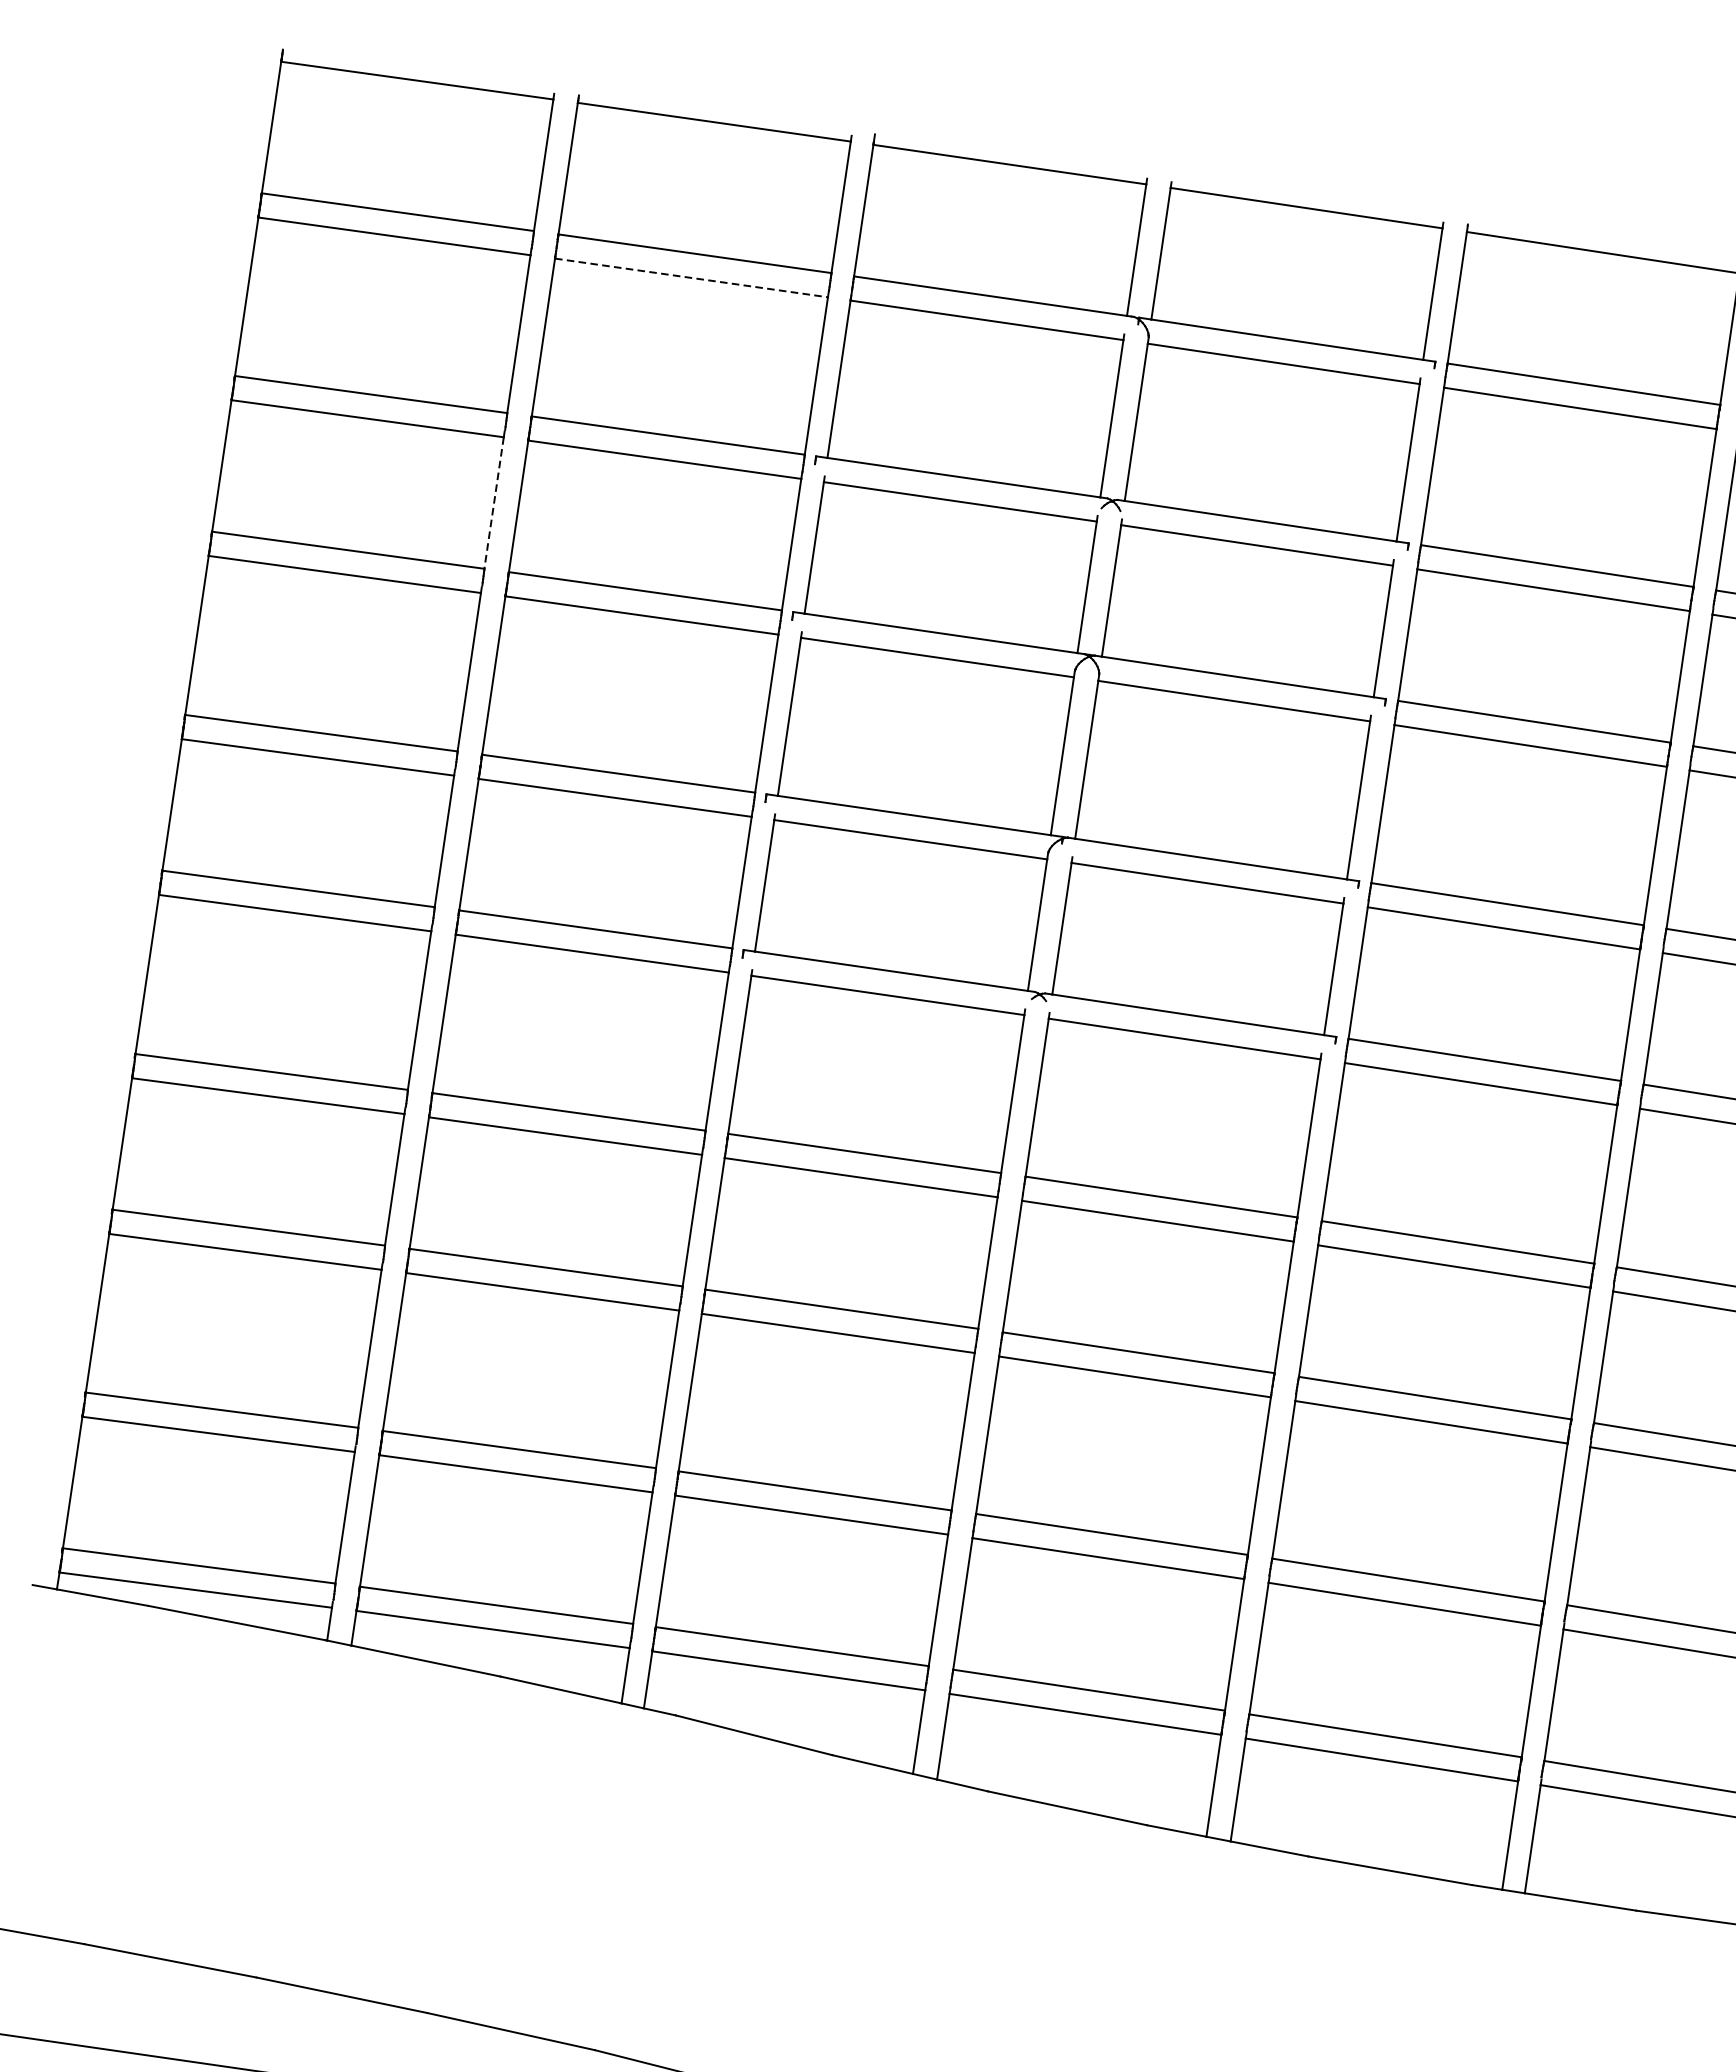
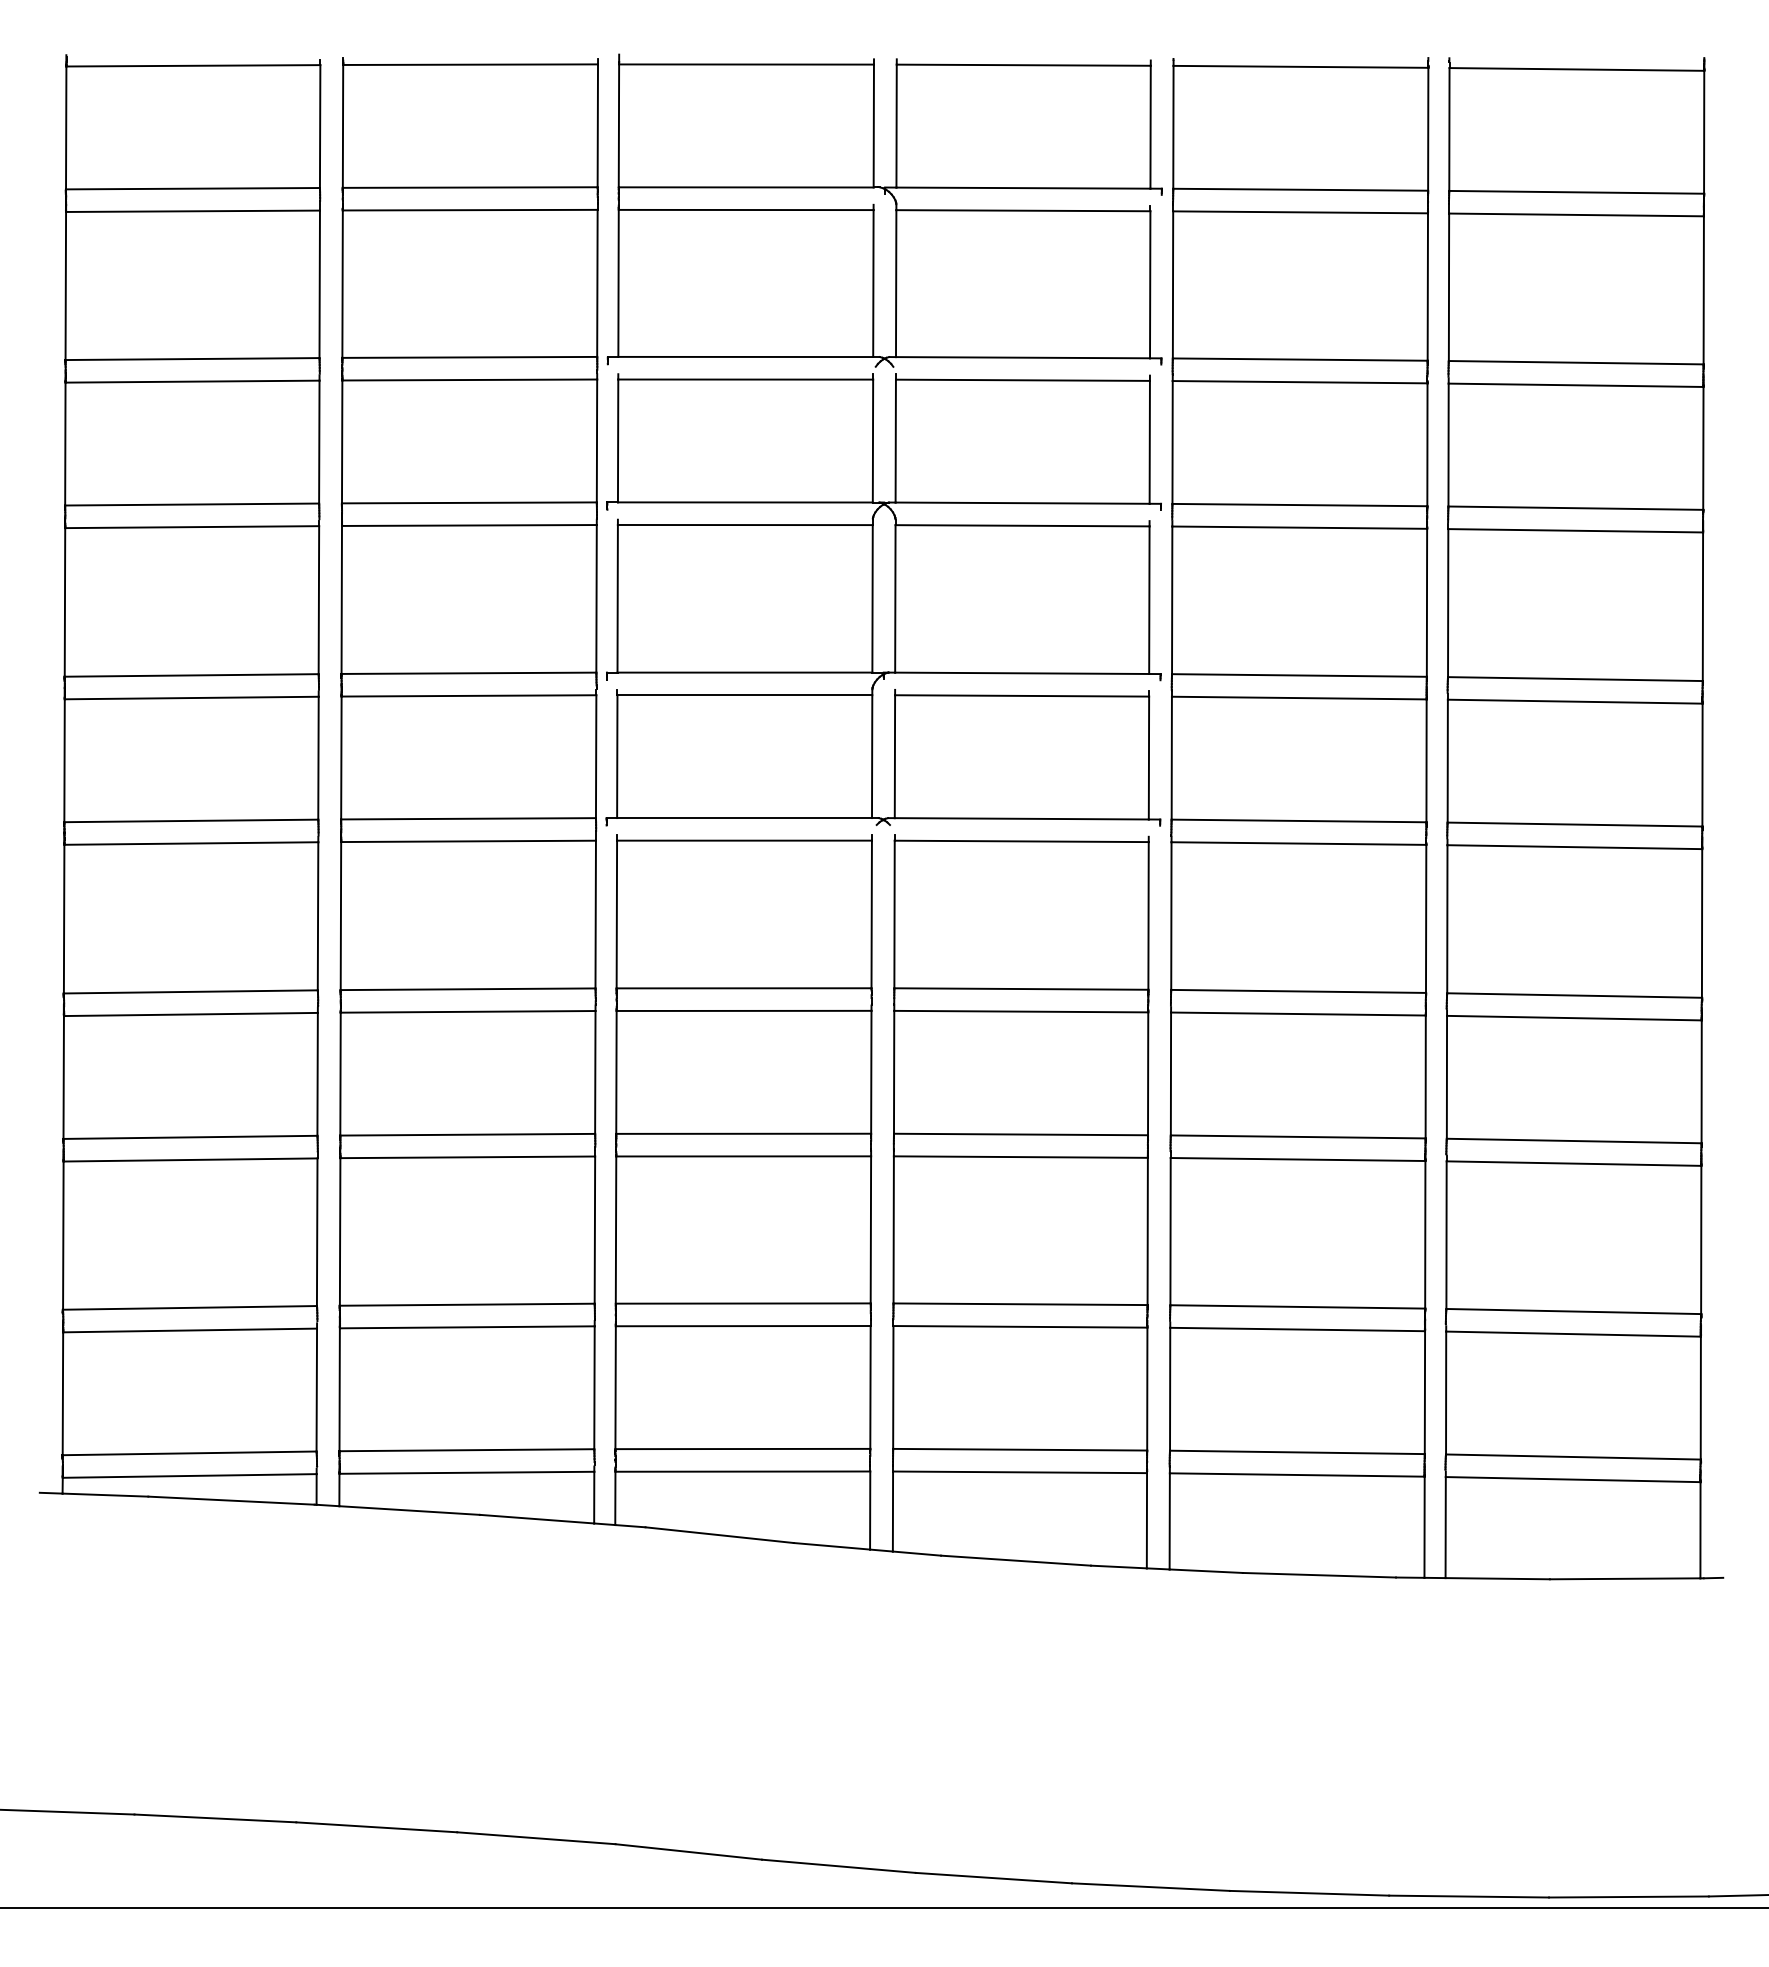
line: (691, 278) -> (470, 210), dashed -> solid
line: (494, 503) -> (319, 442), dashed -> solid

